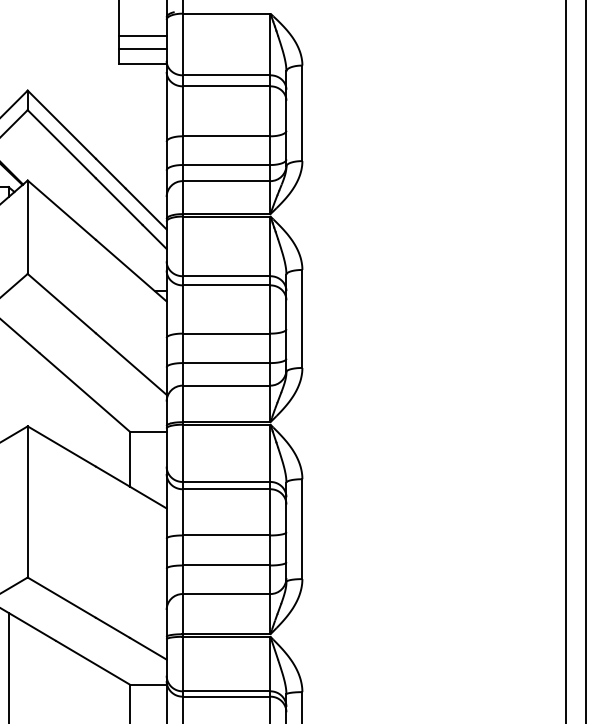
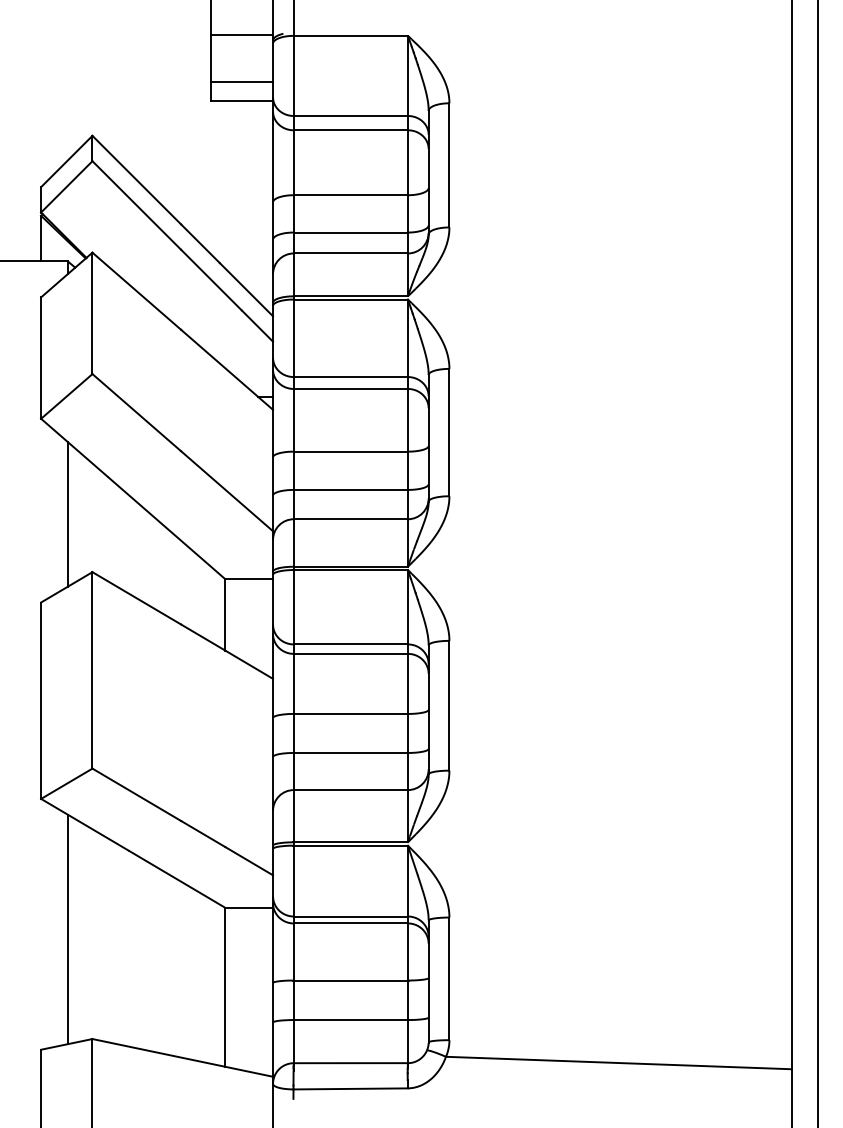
line: (142, 35) -> (241, 34), moved
line: (8, 381) -> (67, 513), added

